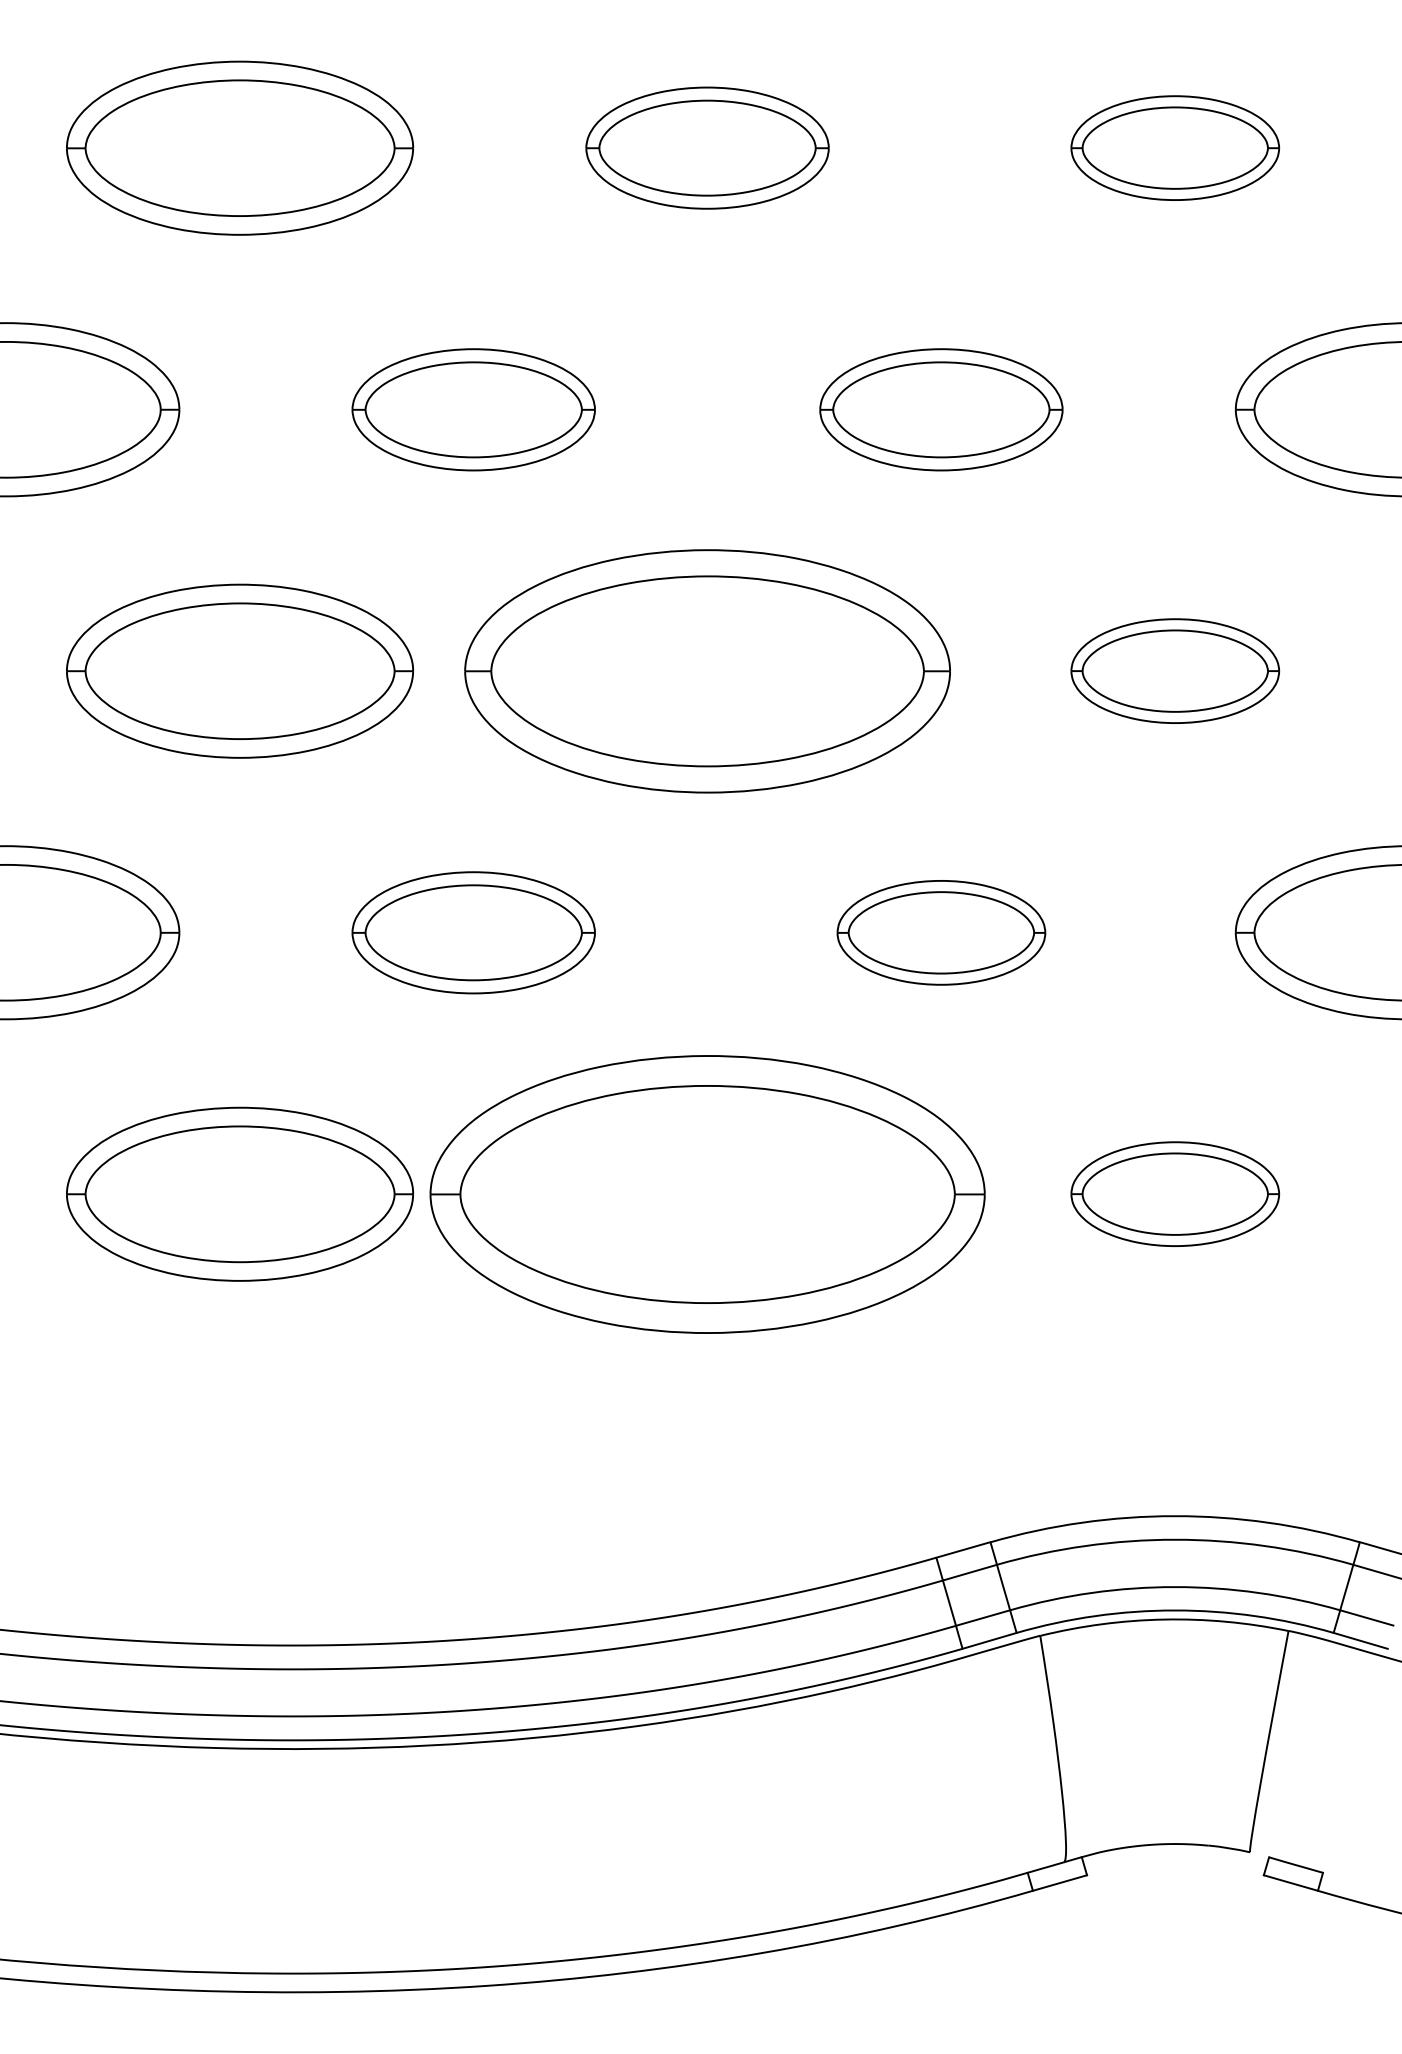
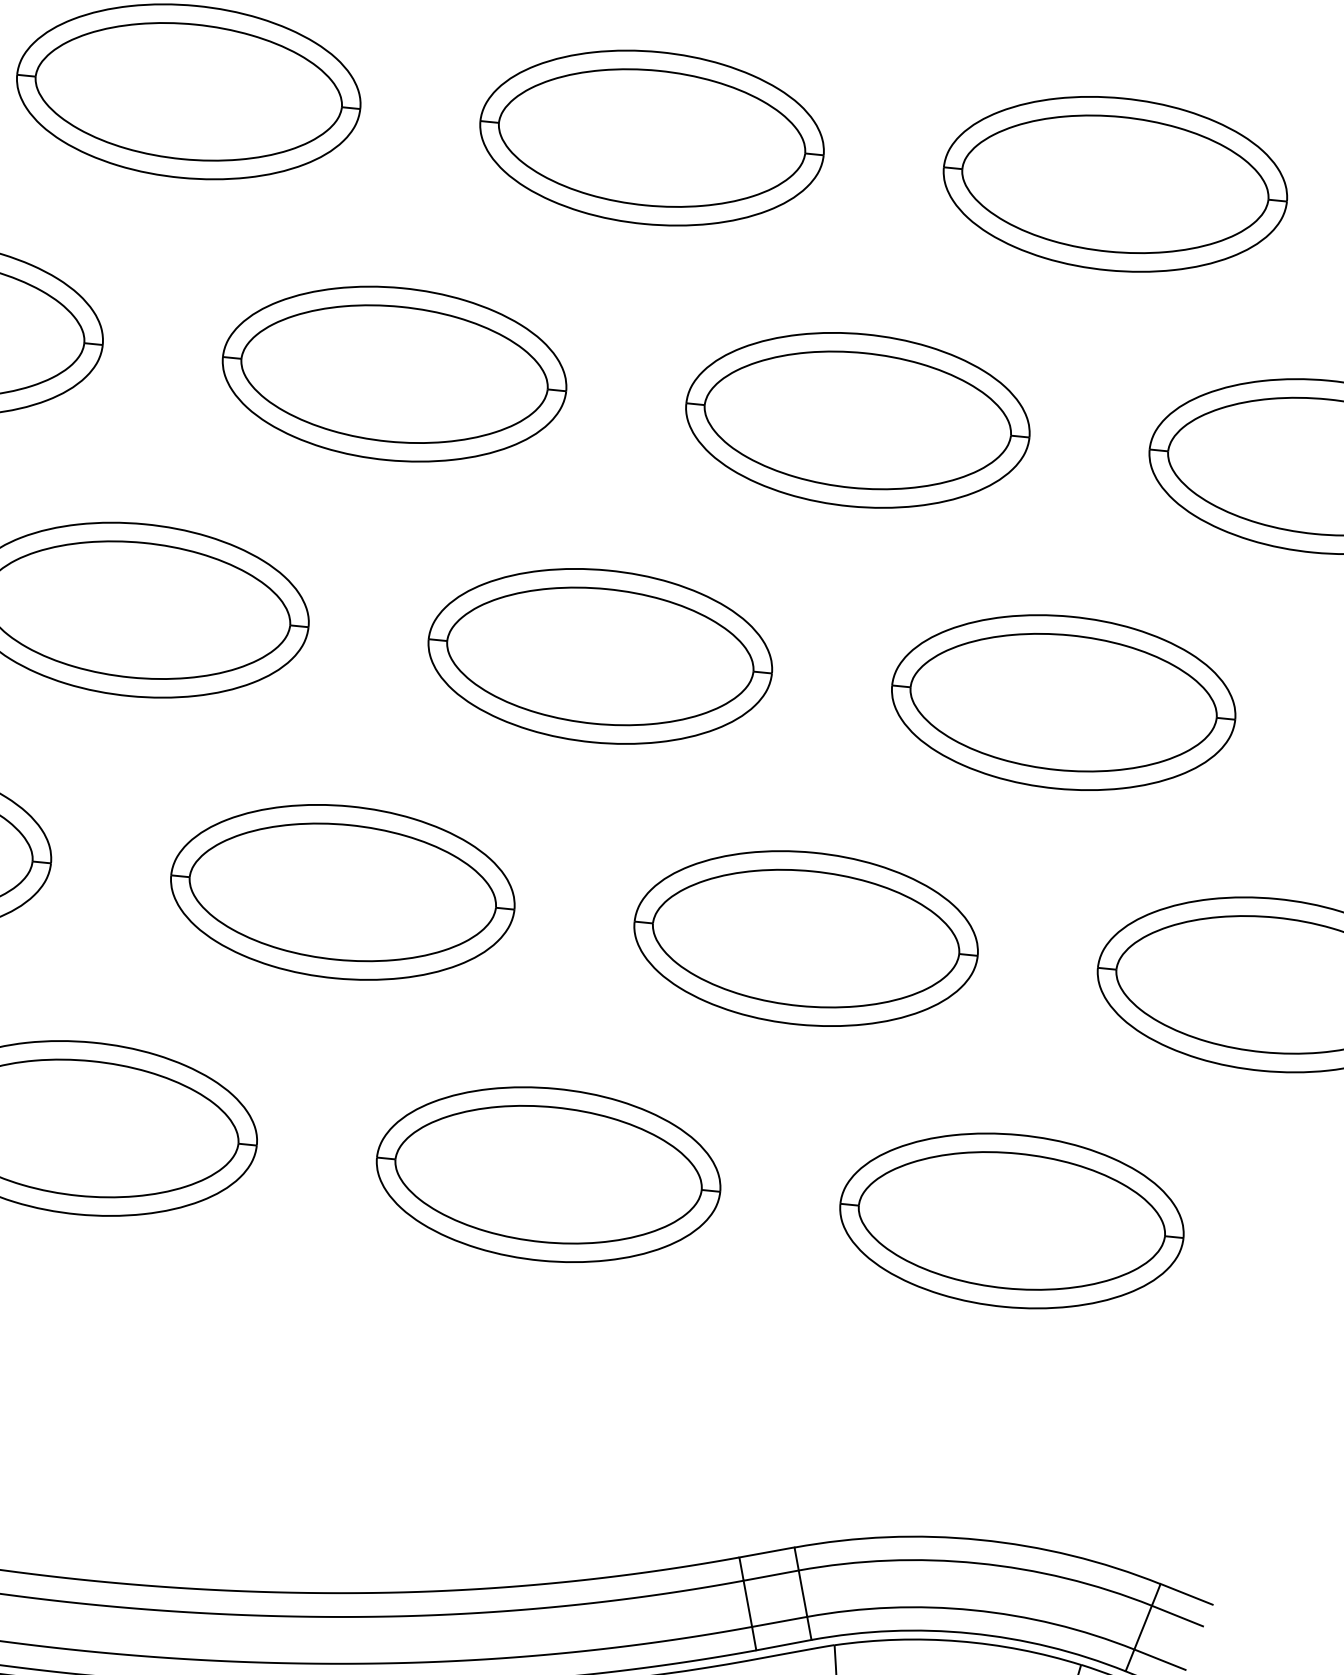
part: (707, 147) -> (652, 137), size x1.43
part: (1175, 147) -> (1115, 183), size x1.67
part: (473, 409) -> (394, 373), size x1.43
part: (941, 409) -> (858, 420), size x1.43
part: (707, 670) -> (600, 655), size x0.71
part: (1175, 670) -> (1064, 701), size x1.67
part: (473, 932) -> (342, 892), size x1.43
part: (941, 932) -> (806, 938), size x1.67
part: (707, 1193) -> (548, 1173), size x0.62
part: (1175, 1193) -> (1012, 1220), size x1.67

